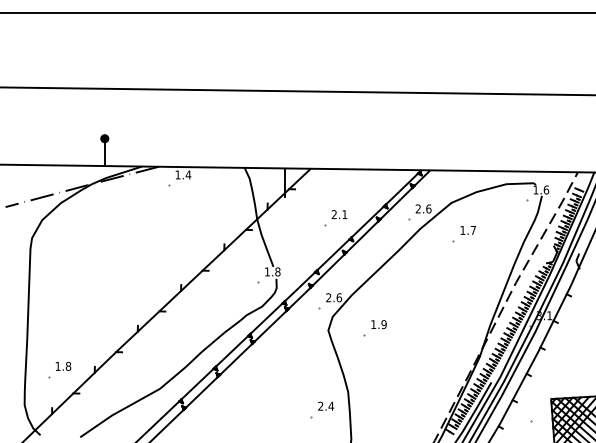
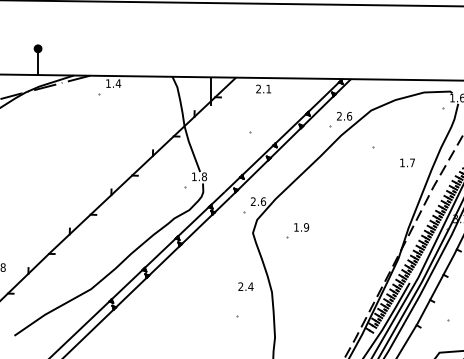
text: (339, 214) -> (263, 88), moved
text: (467, 230) -> (406, 162), moved
text: (326, 405) -> (246, 285), moved

